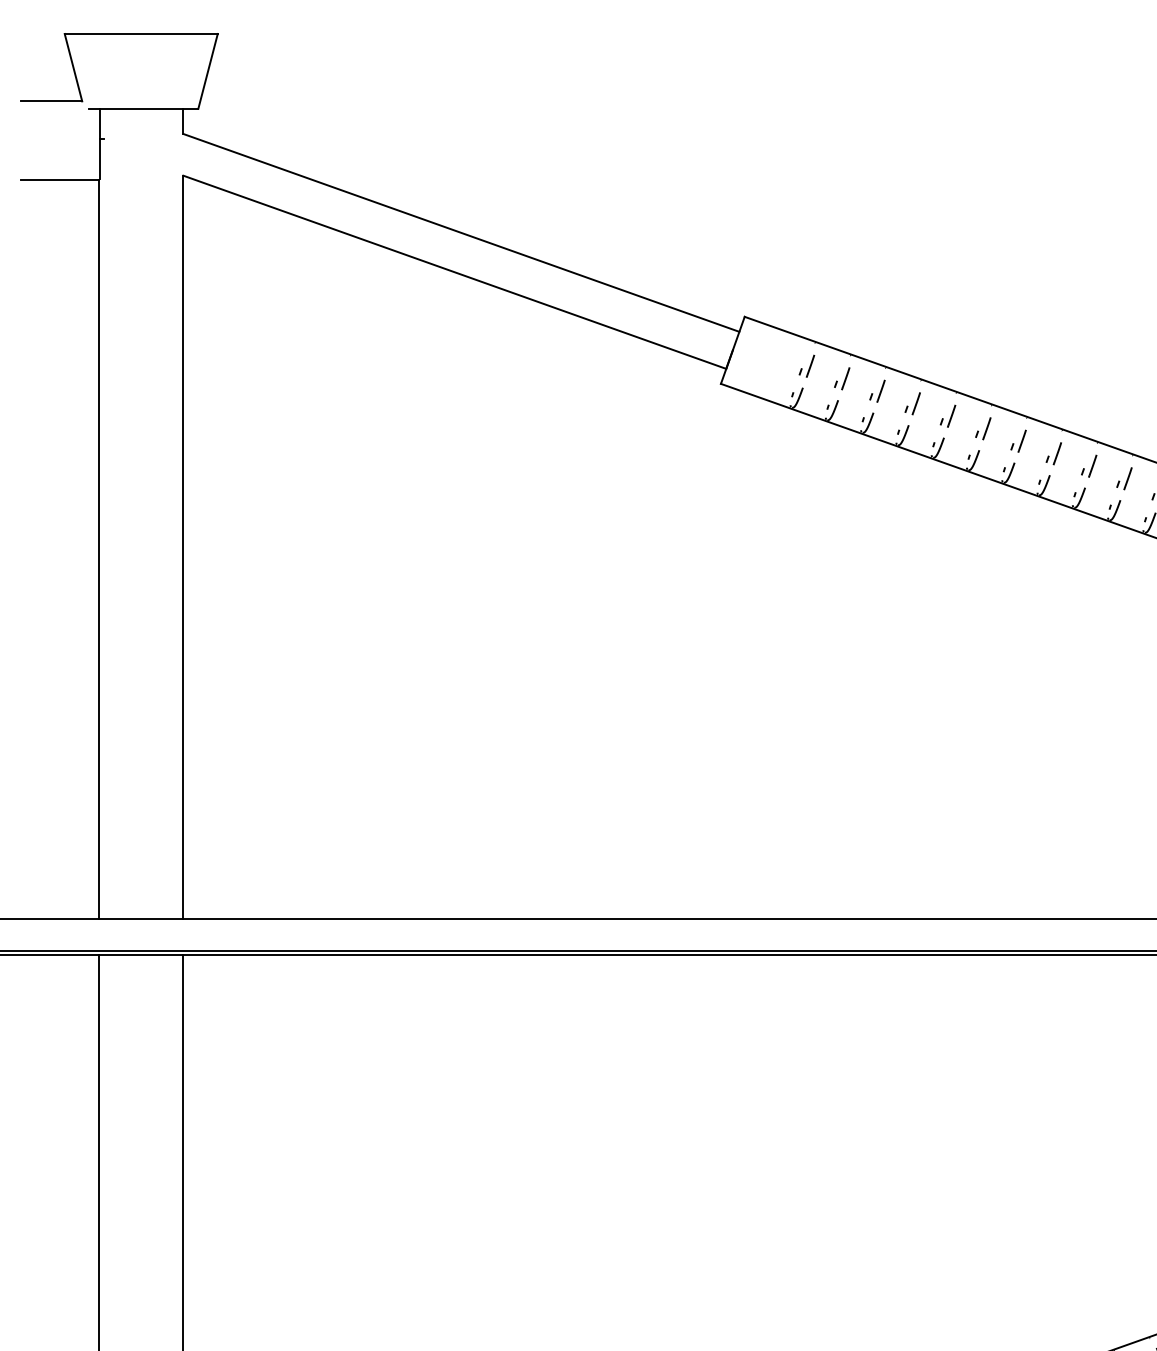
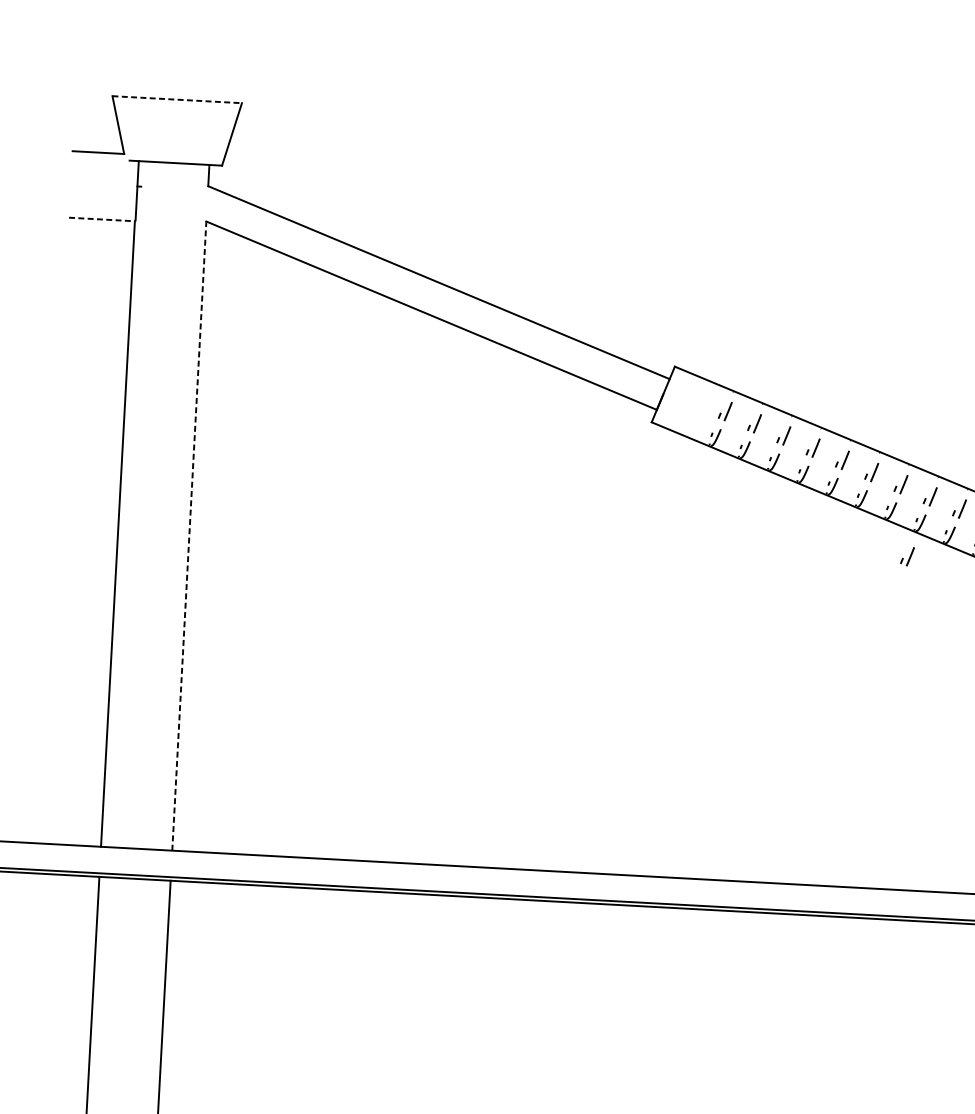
line: (141, 34) -> (177, 100), solid -> dashed
line: (60, 179) -> (102, 219), solid -> dashed
part: (1030, 525) -> (907, 556), added
line: (183, 547) -> (189, 536), solid -> dashed

